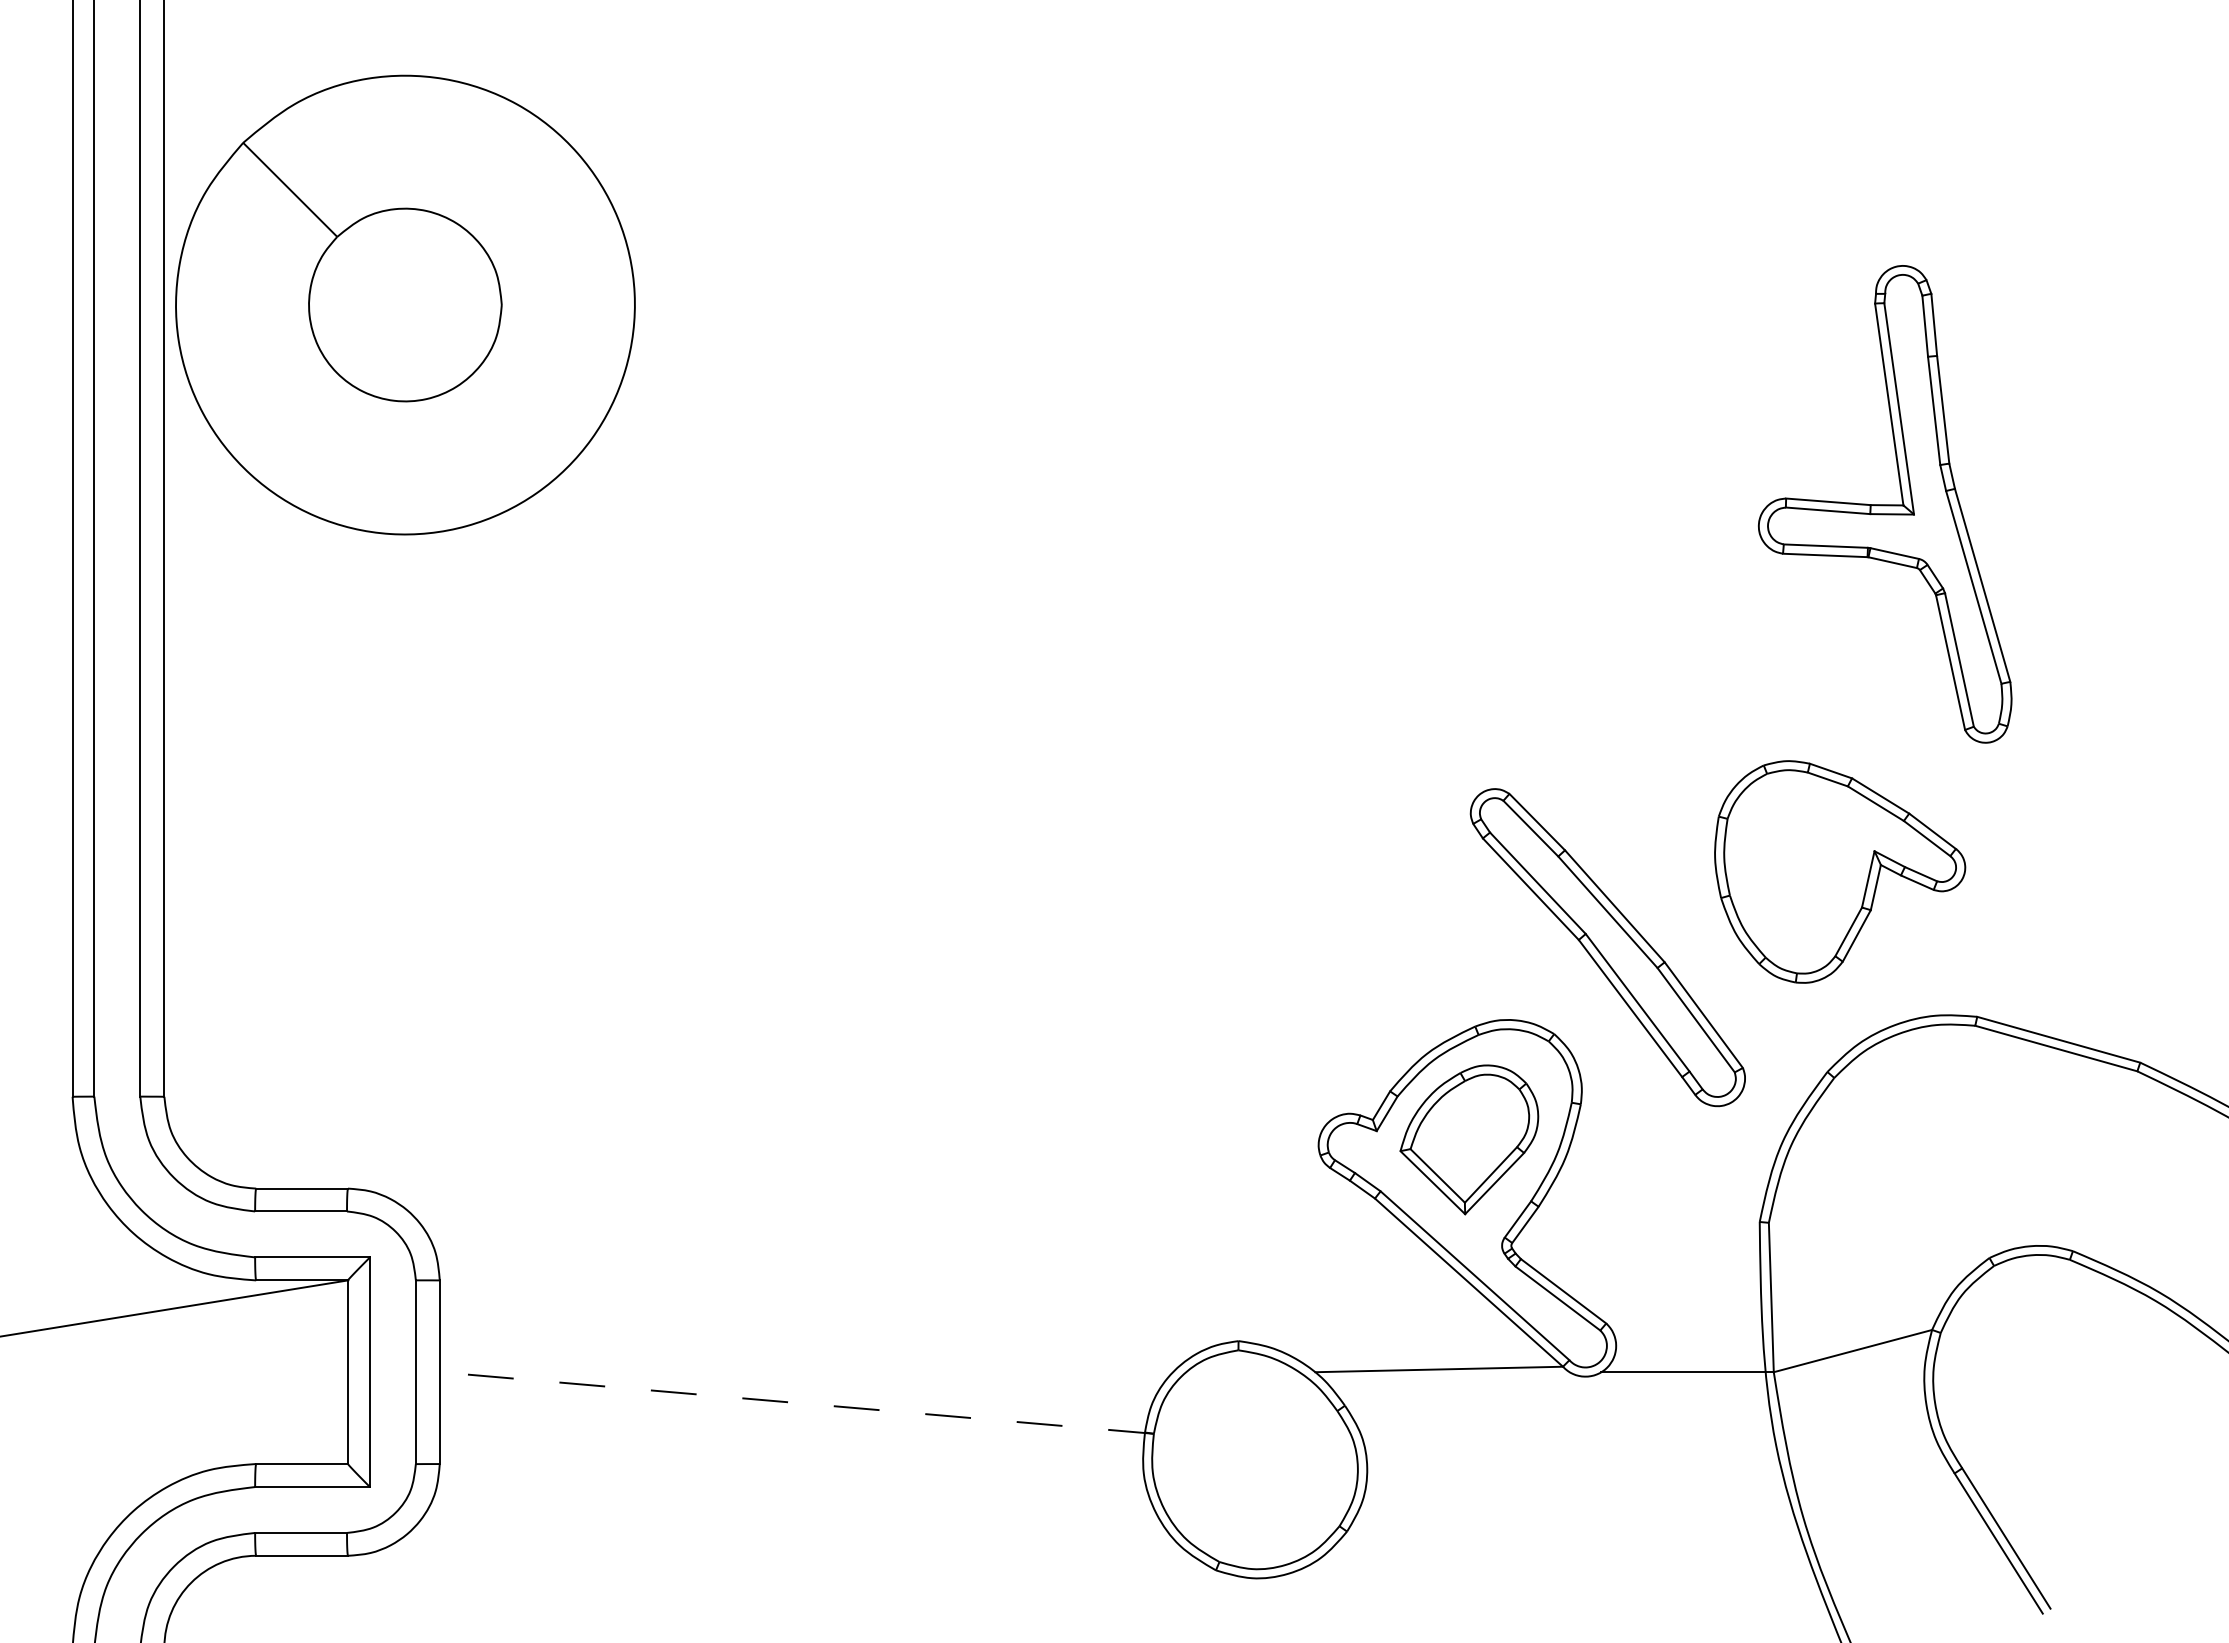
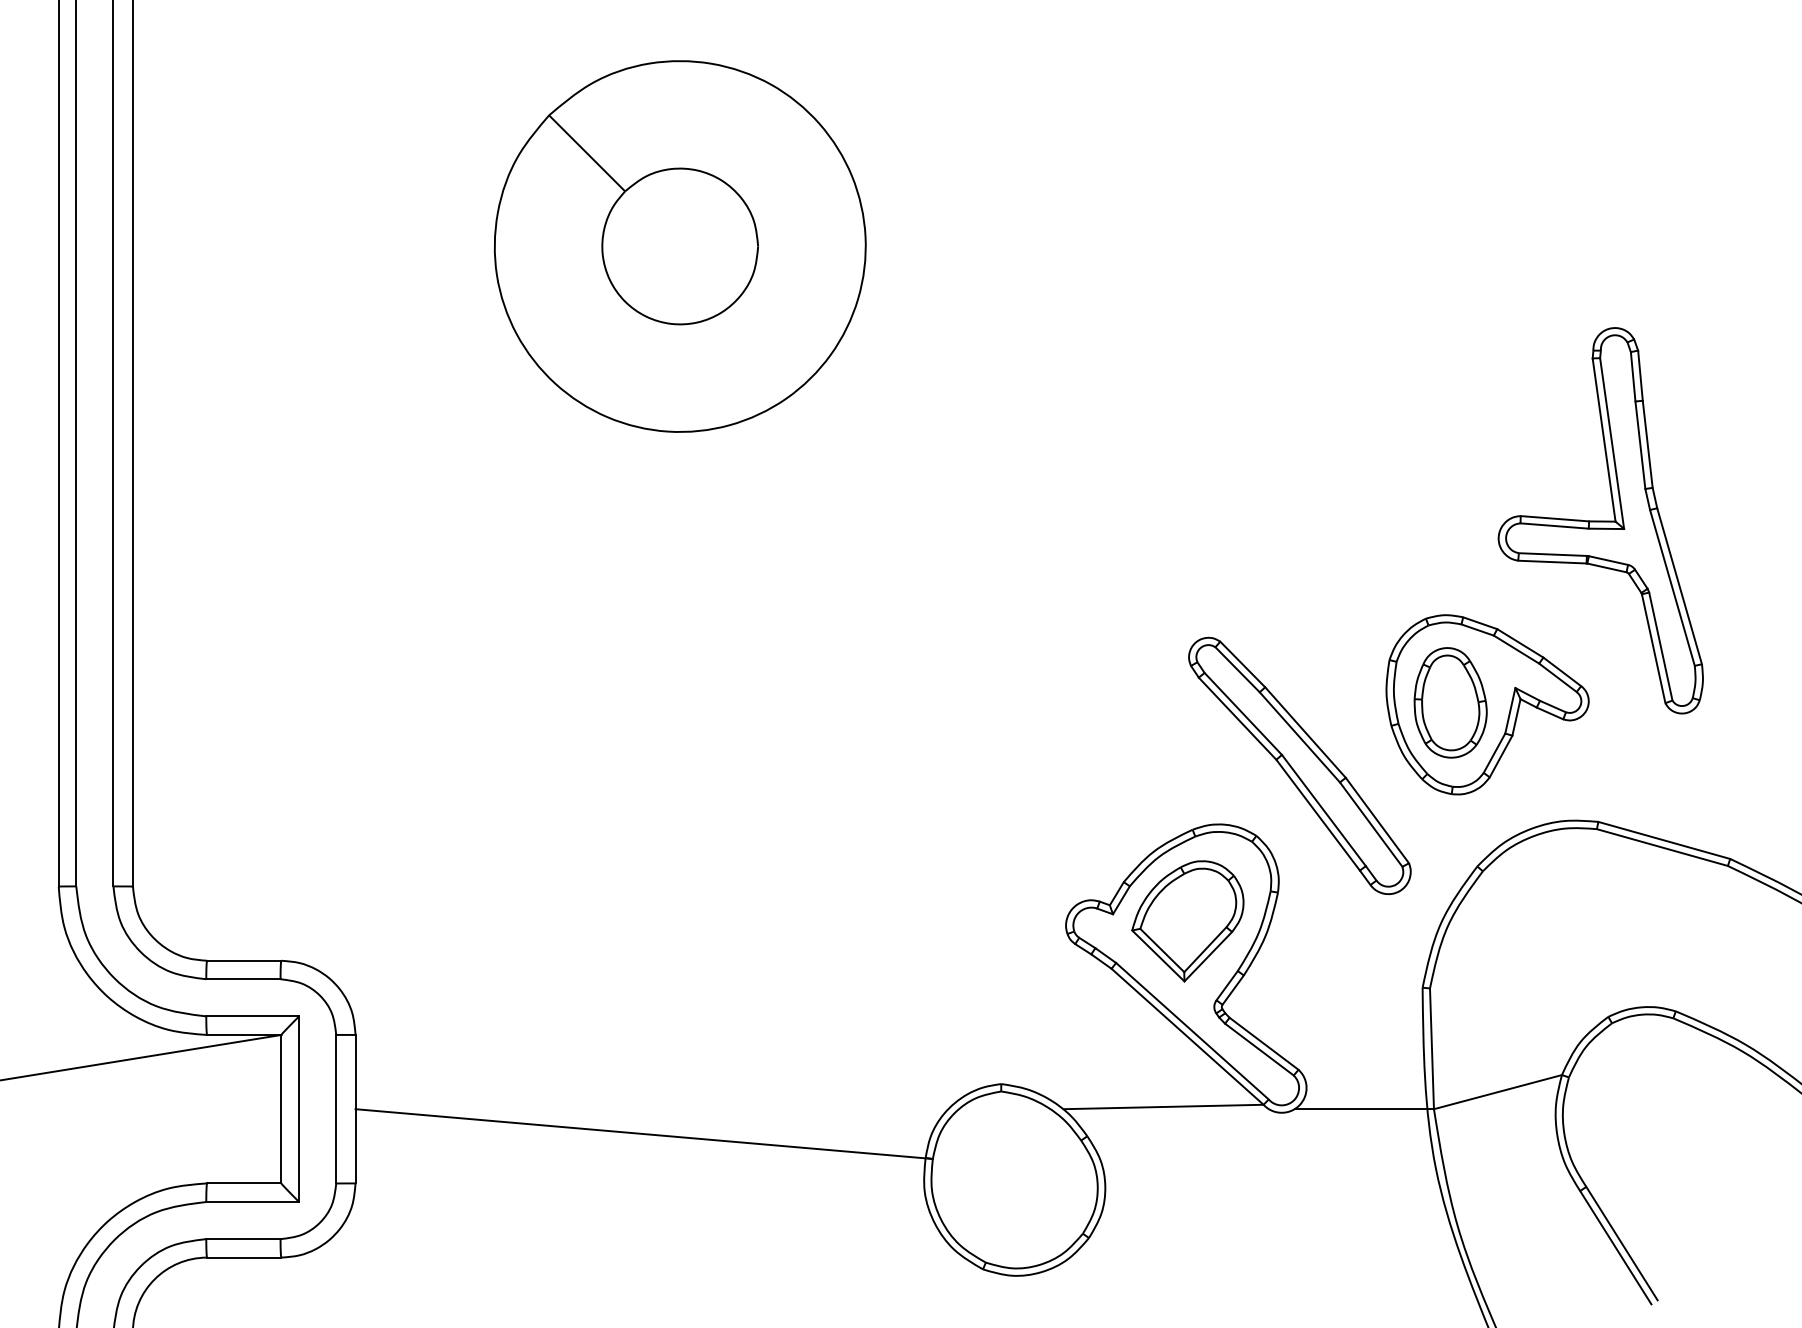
part: (405, 304) -> (680, 246), moved
part: (1885, 504) -> (1601, 520), moved
part: (1794, 869) -> (1450, 702), added
line: (796, 1402) -> (643, 1133), dashed -> solid

